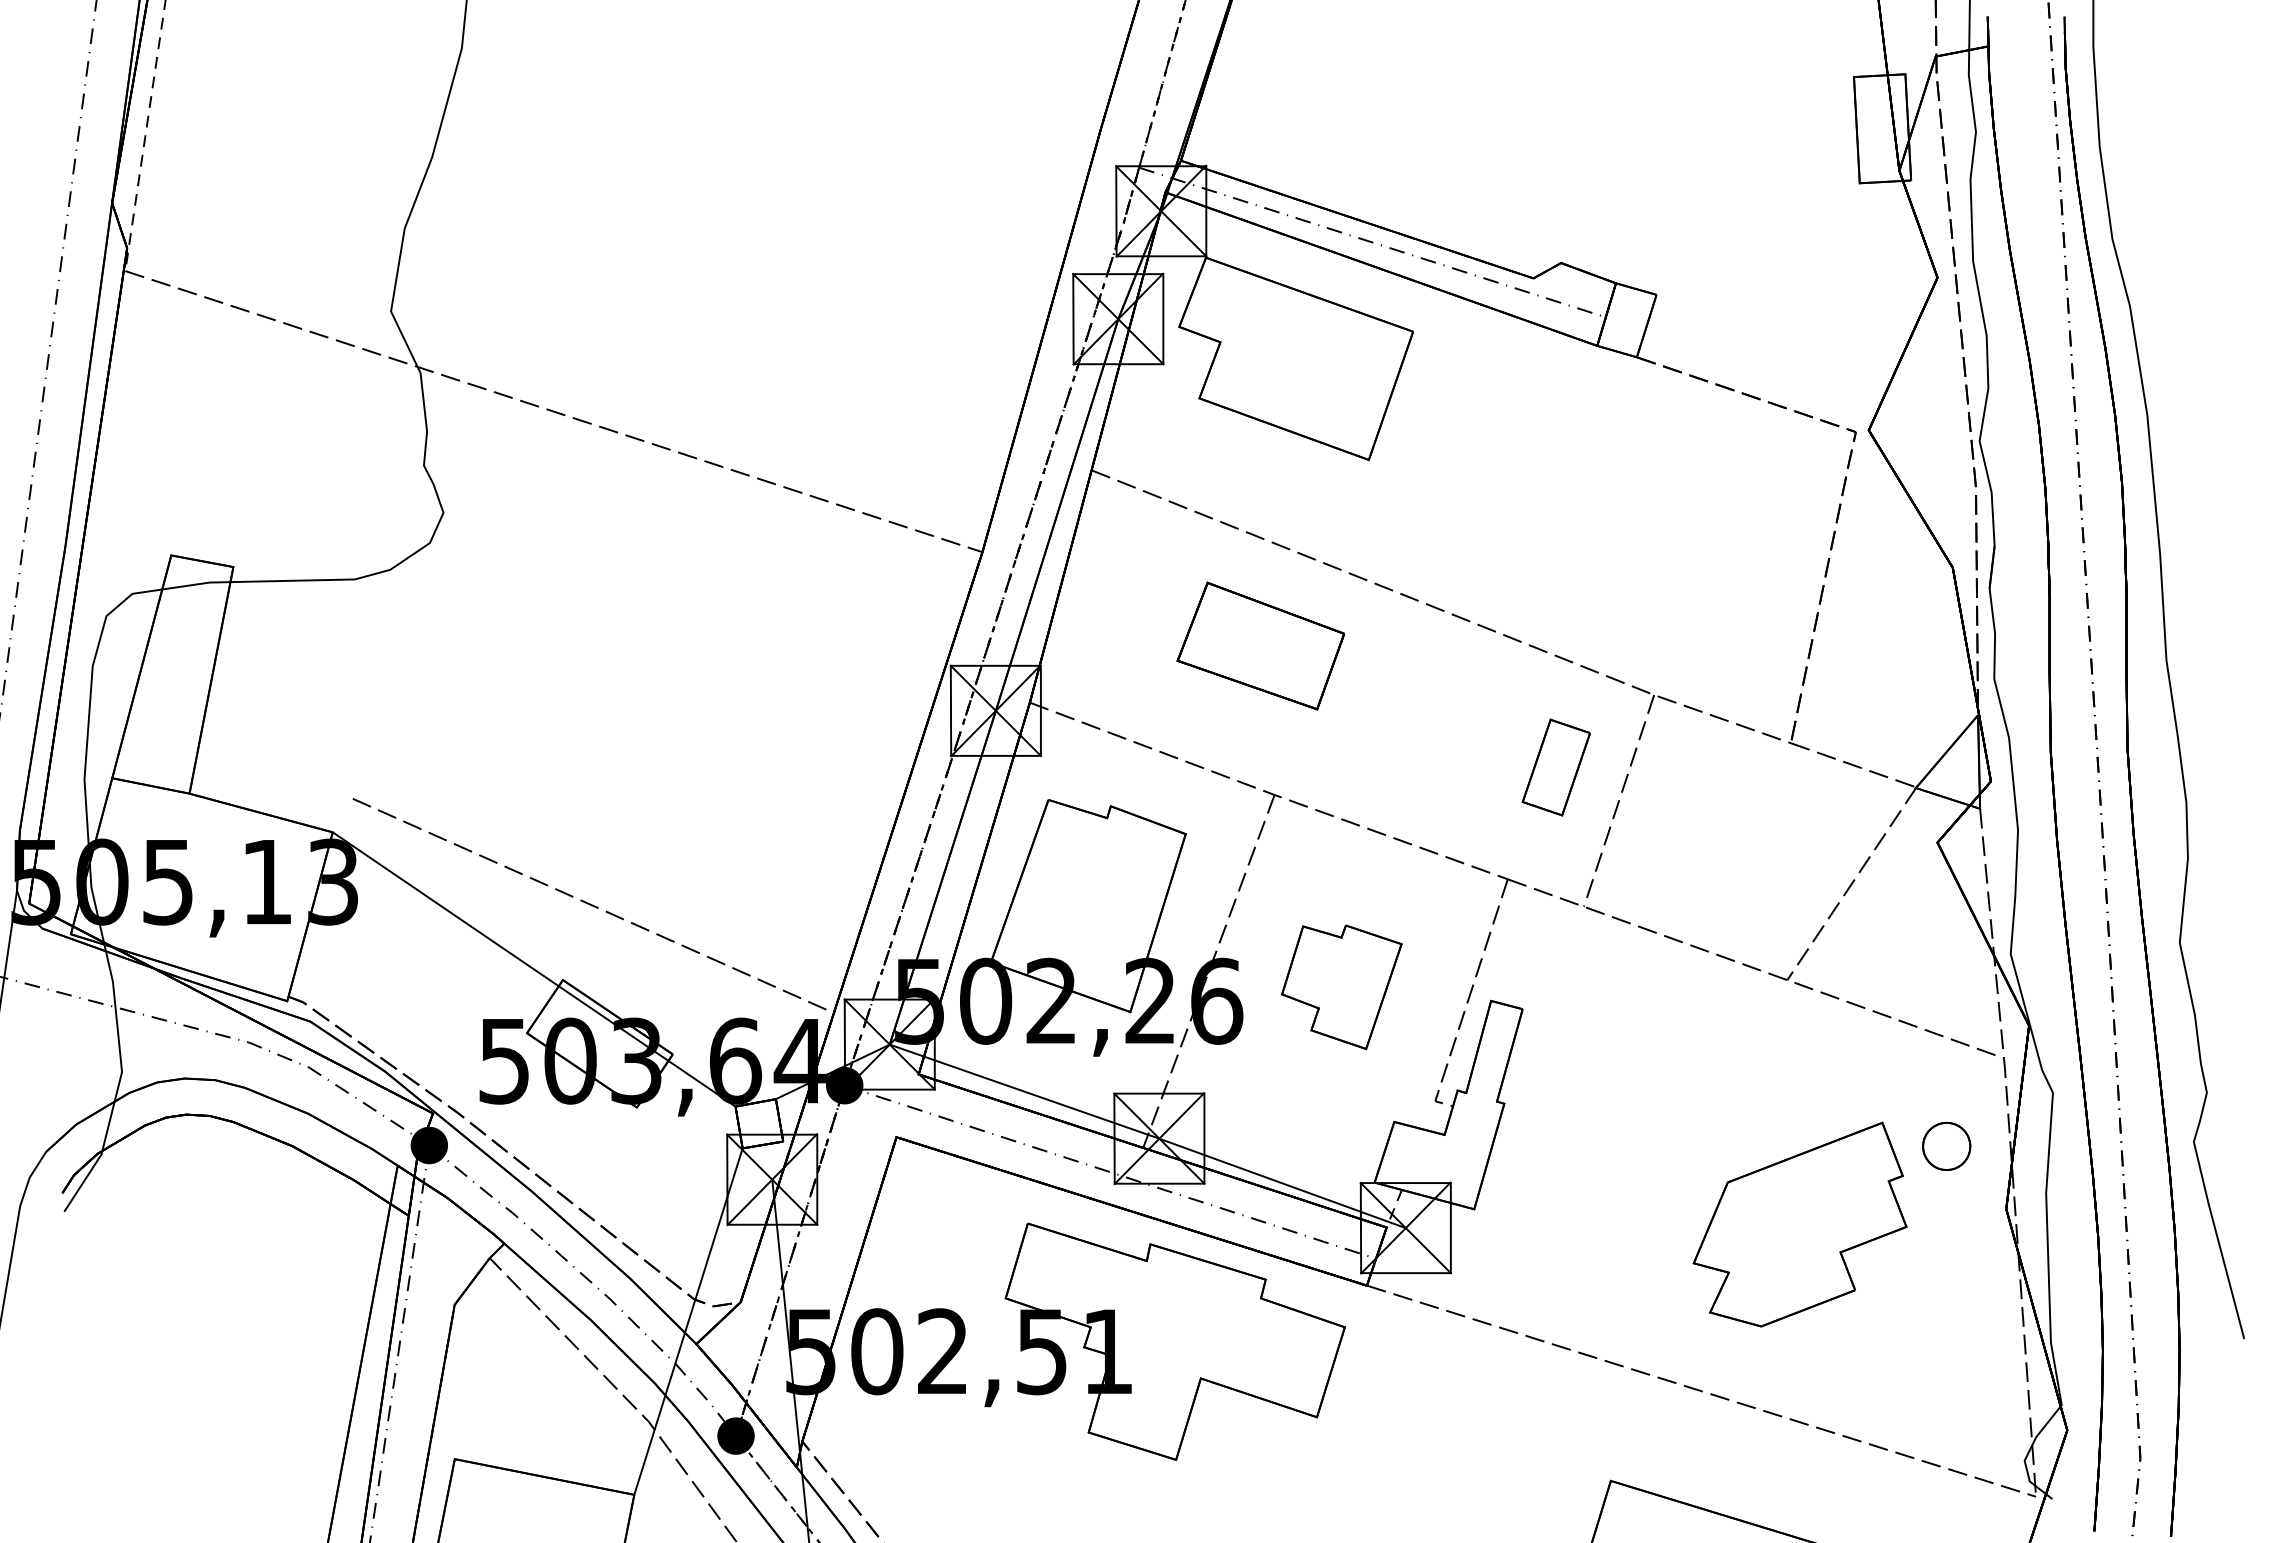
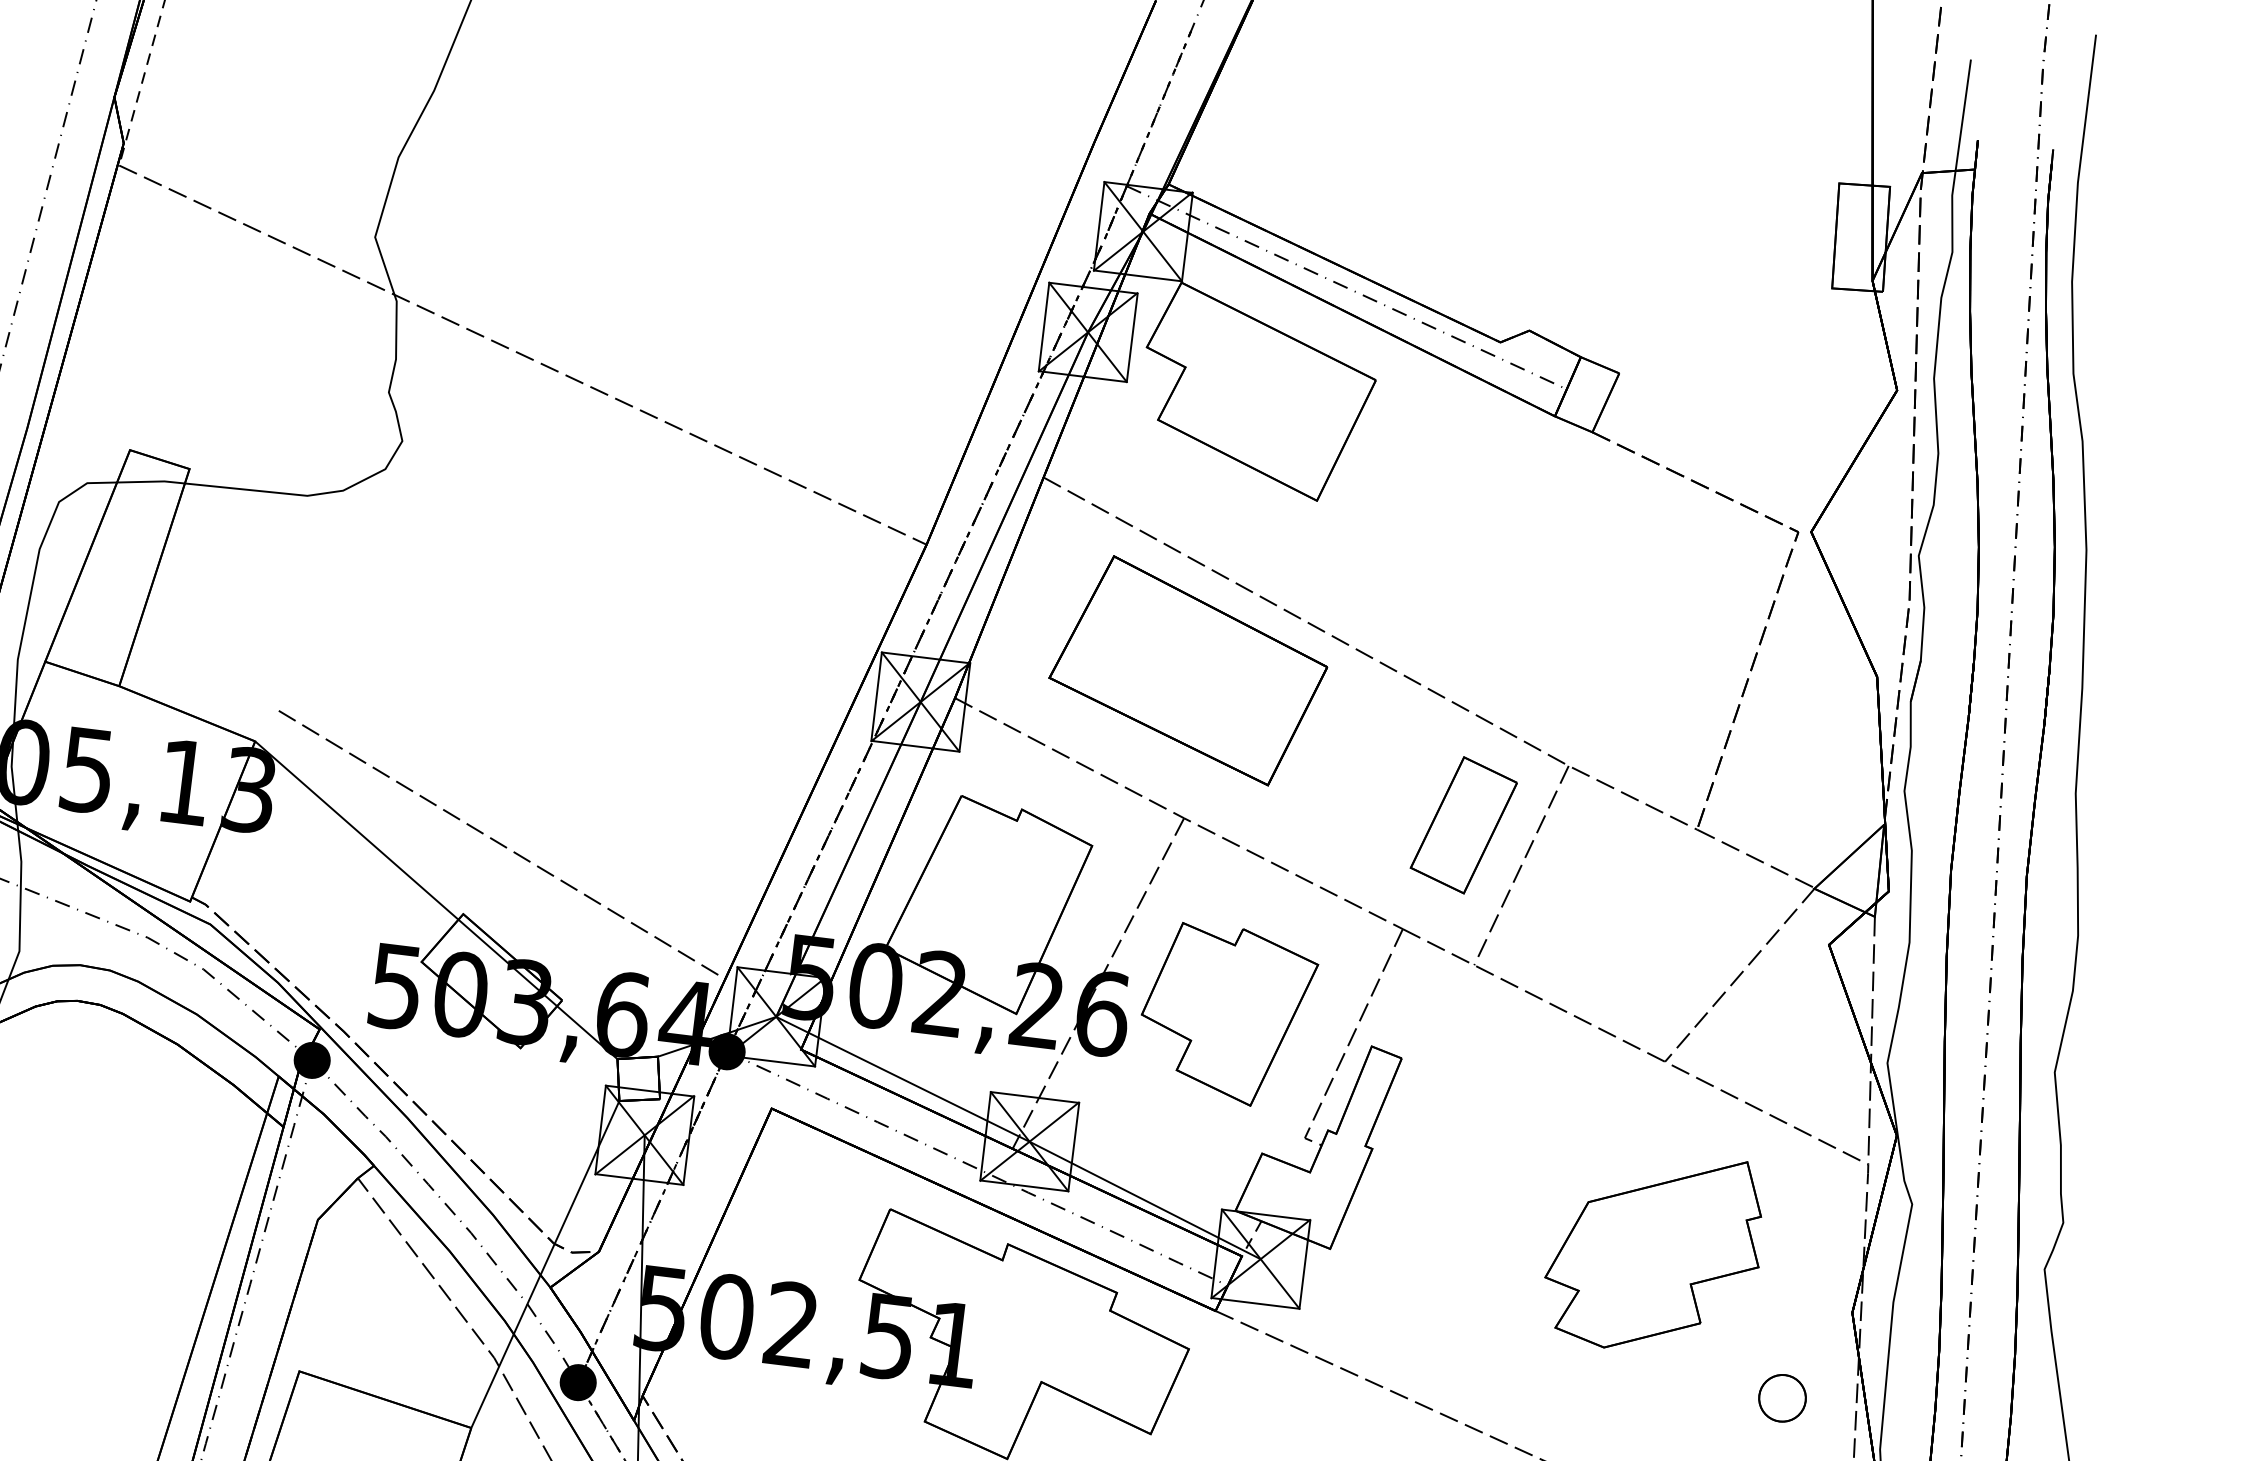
part: (1260, 645) -> (1188, 669), size x1.67
part: (1556, 767) -> (1464, 825), size x1.43
part: (1341, 987) -> (1226, 1015), size x1.43
part: (1946, 1145) -> (1782, 1397), moved
part: (1799, 1224) -> (1653, 1252), moved

